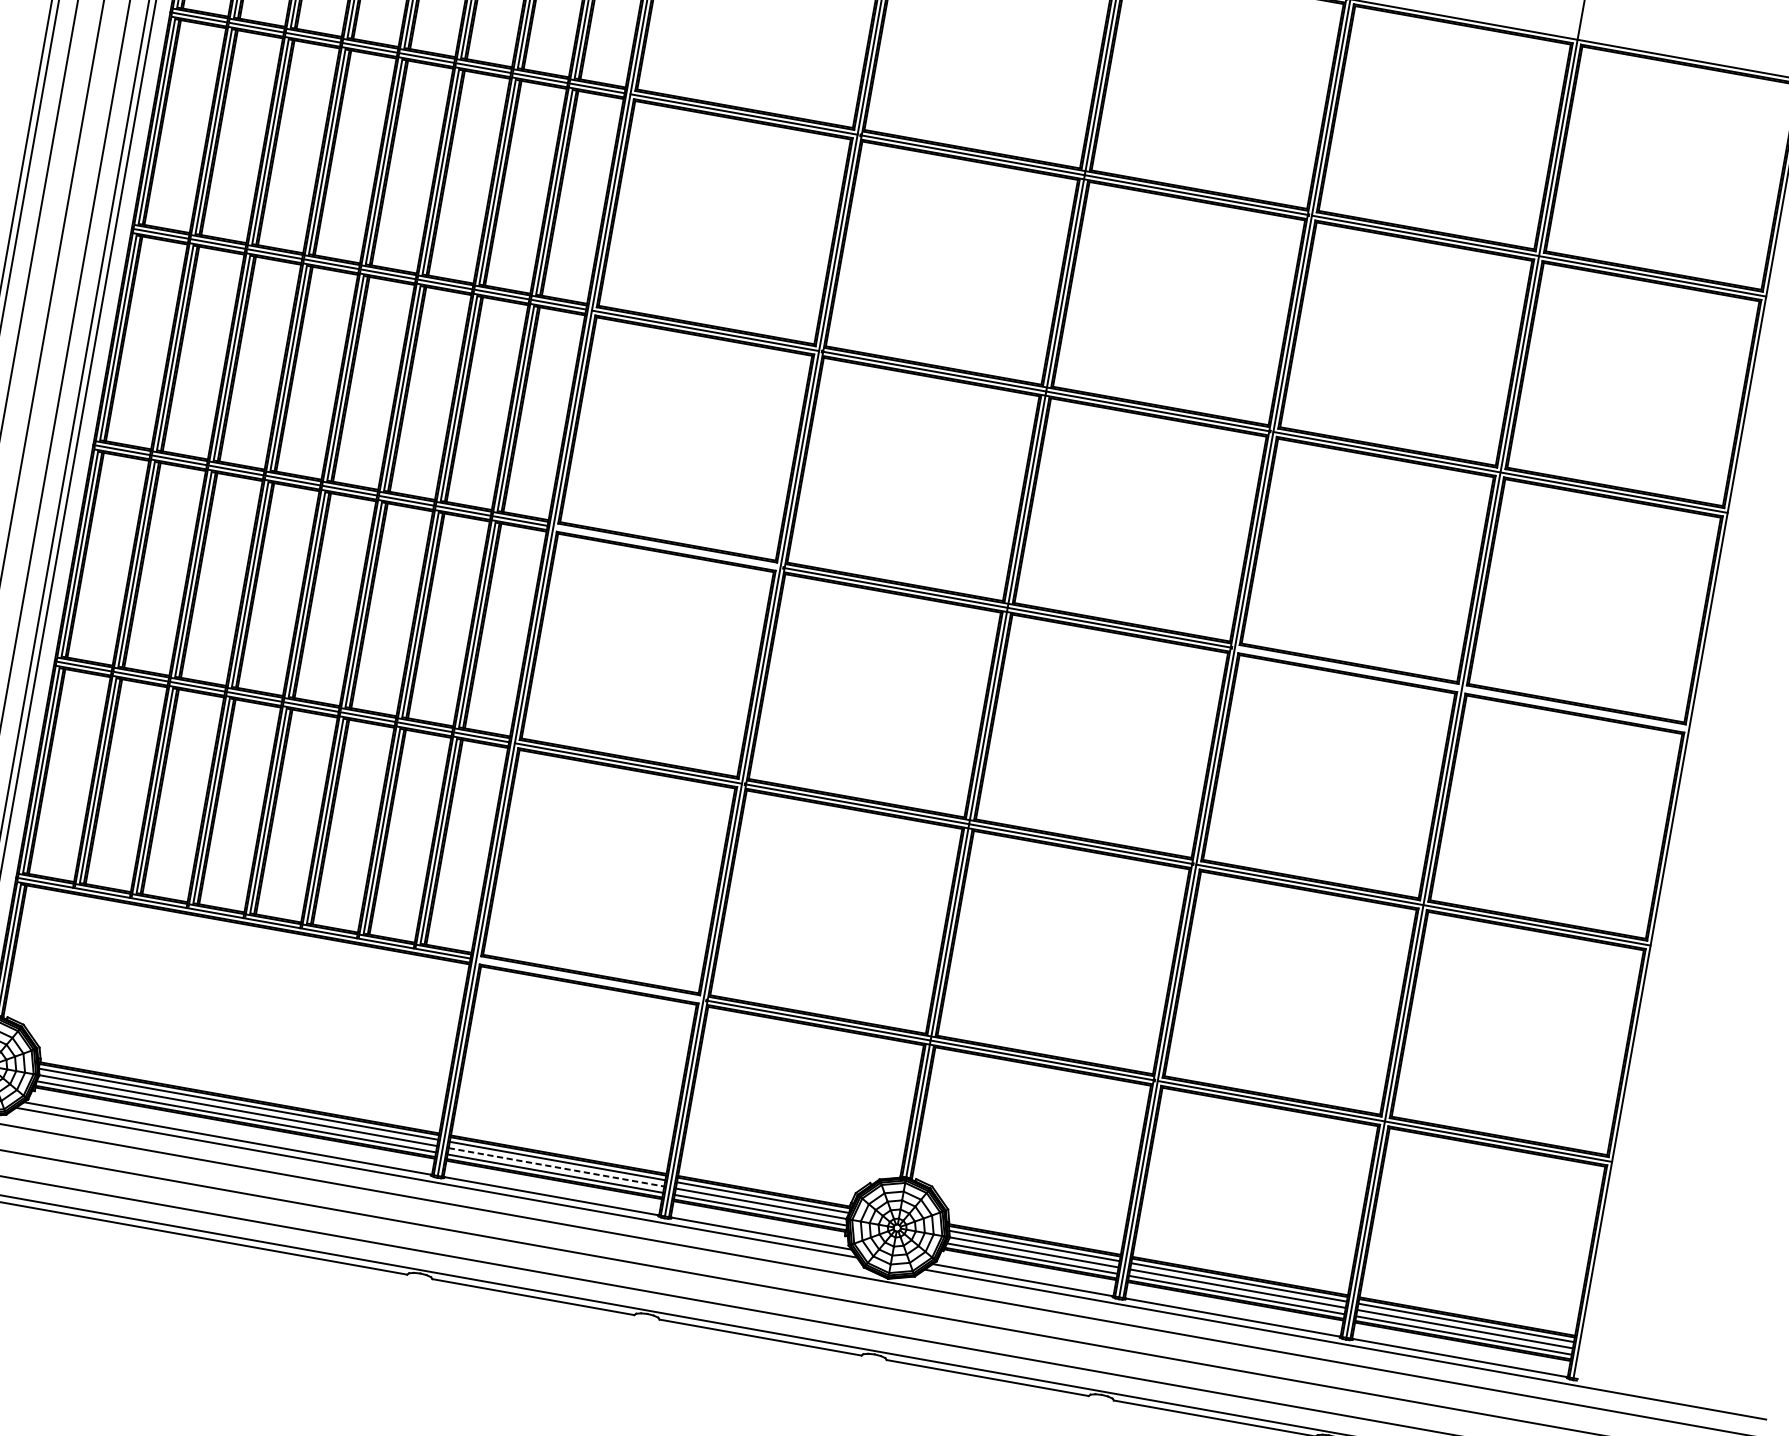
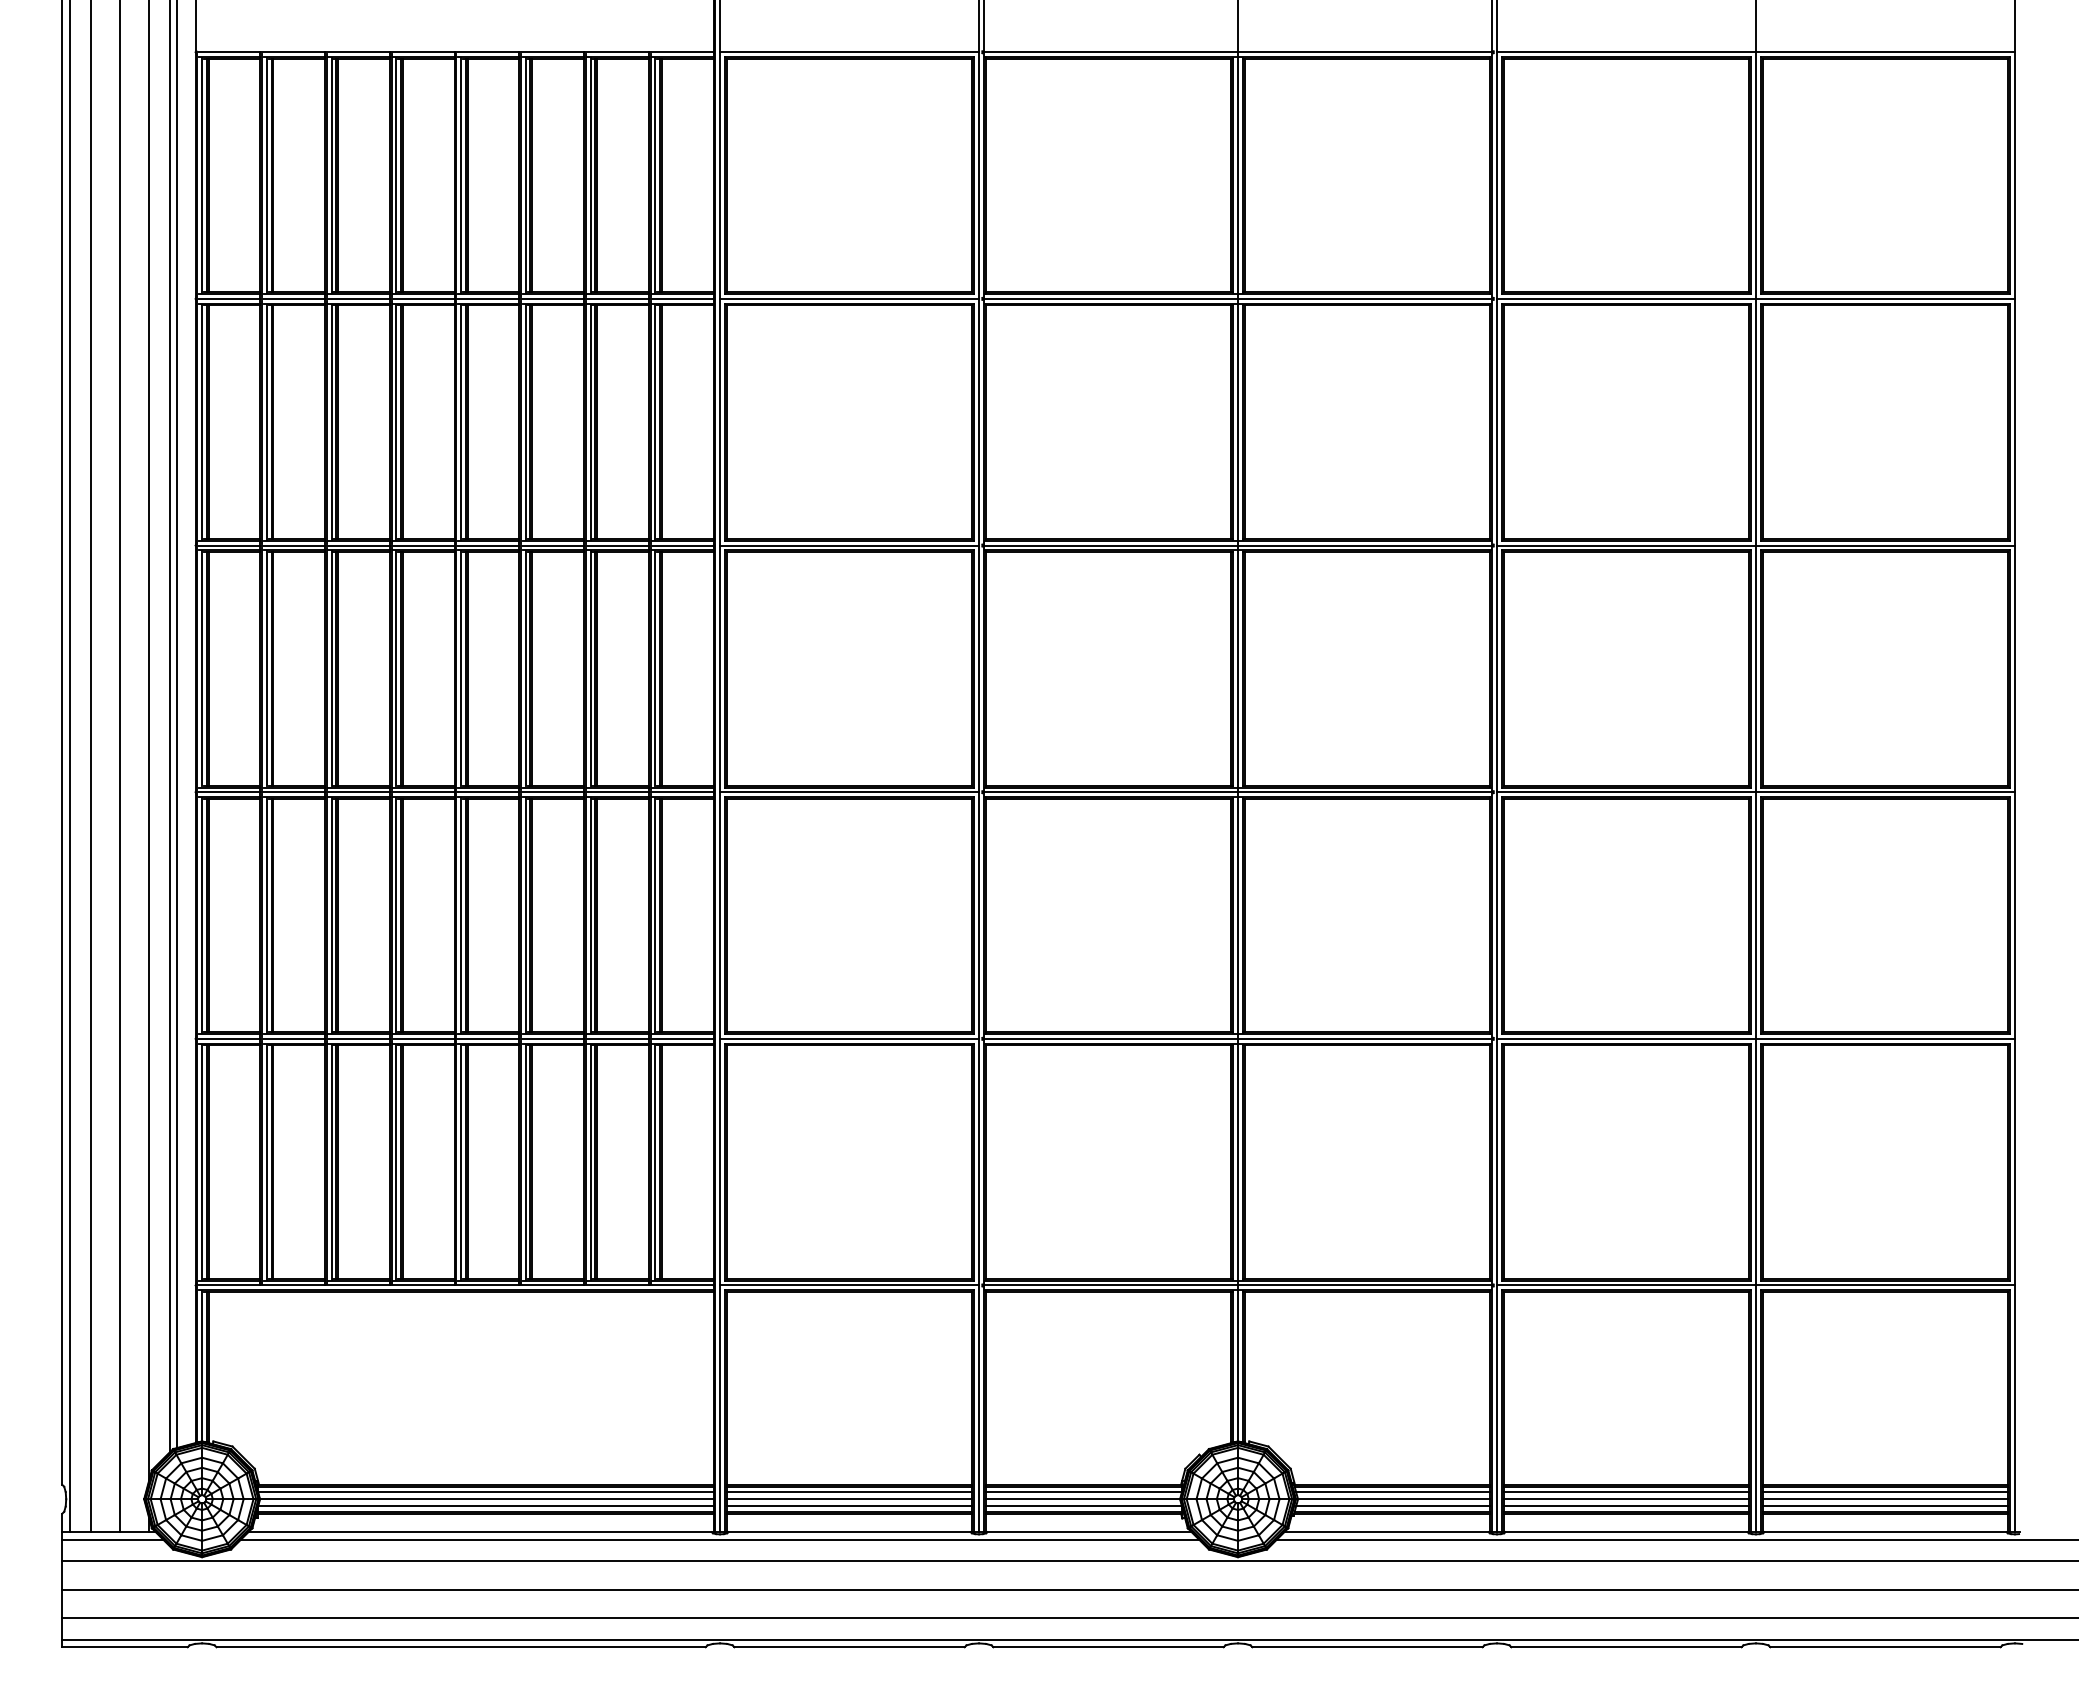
line: (666, 547) -> (849, 792), added
line: (1461, 688) -> (1755, 792), added
line: (589, 979) -> (849, 1285), added
line: (556, 1167) -> (849, 1499), dashed -> solid

